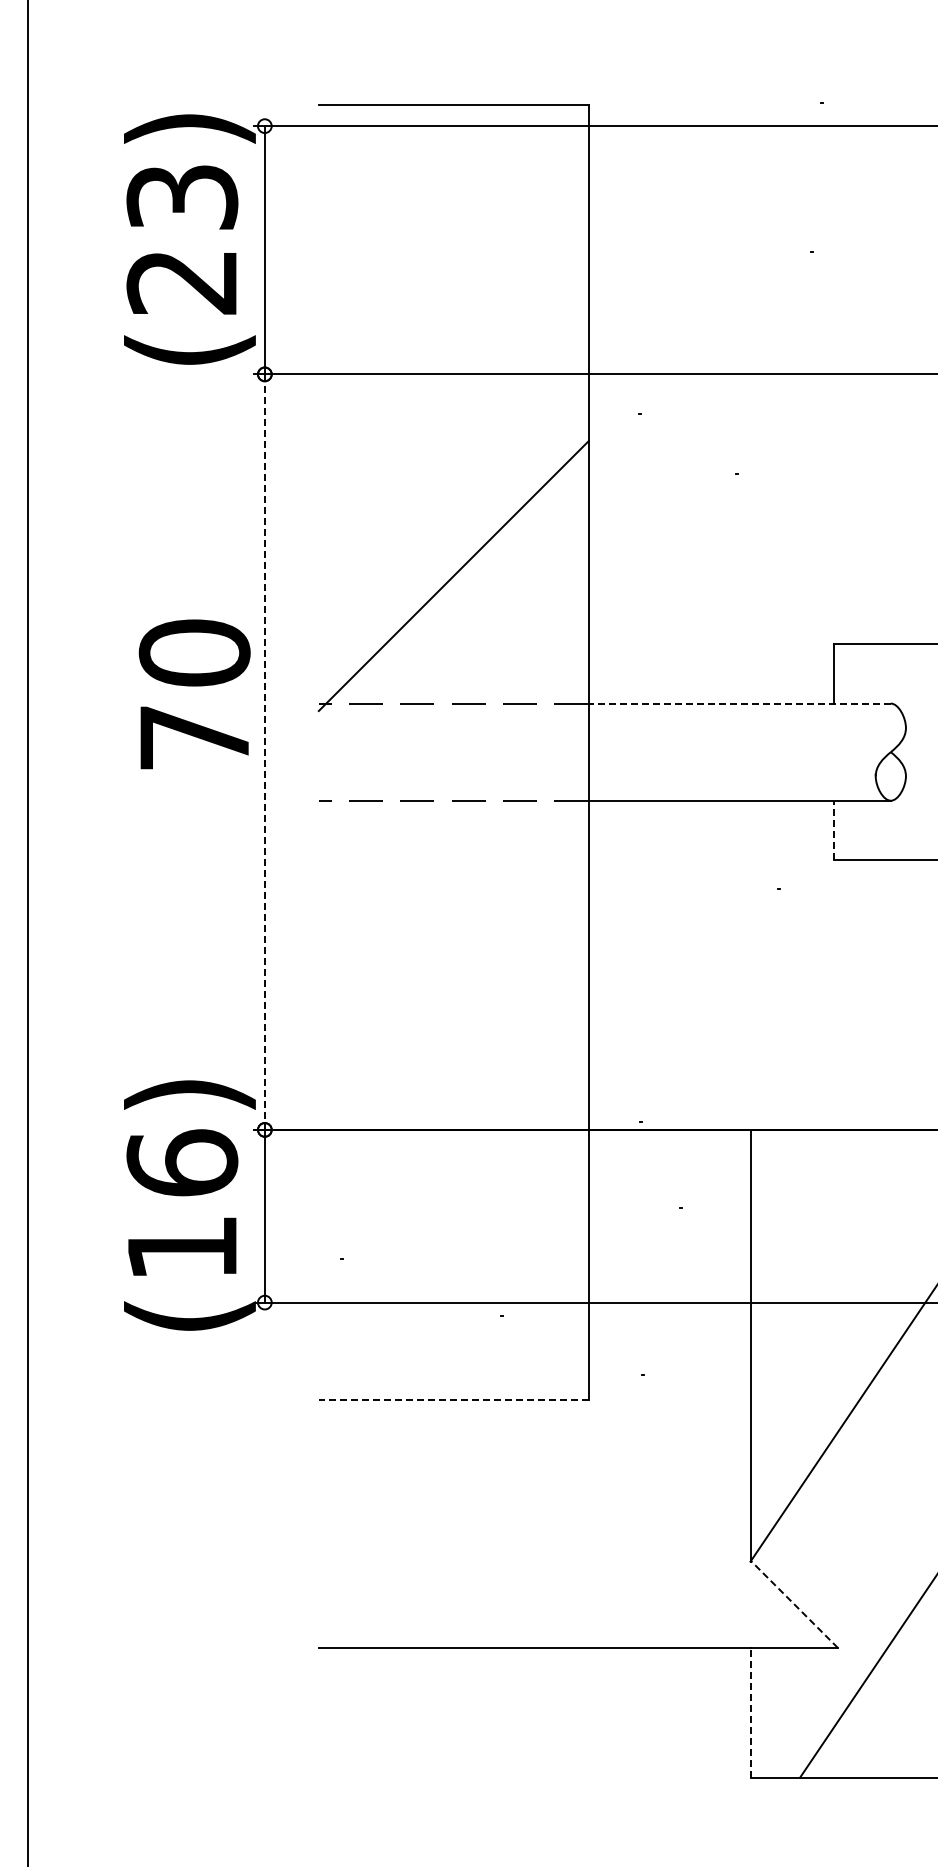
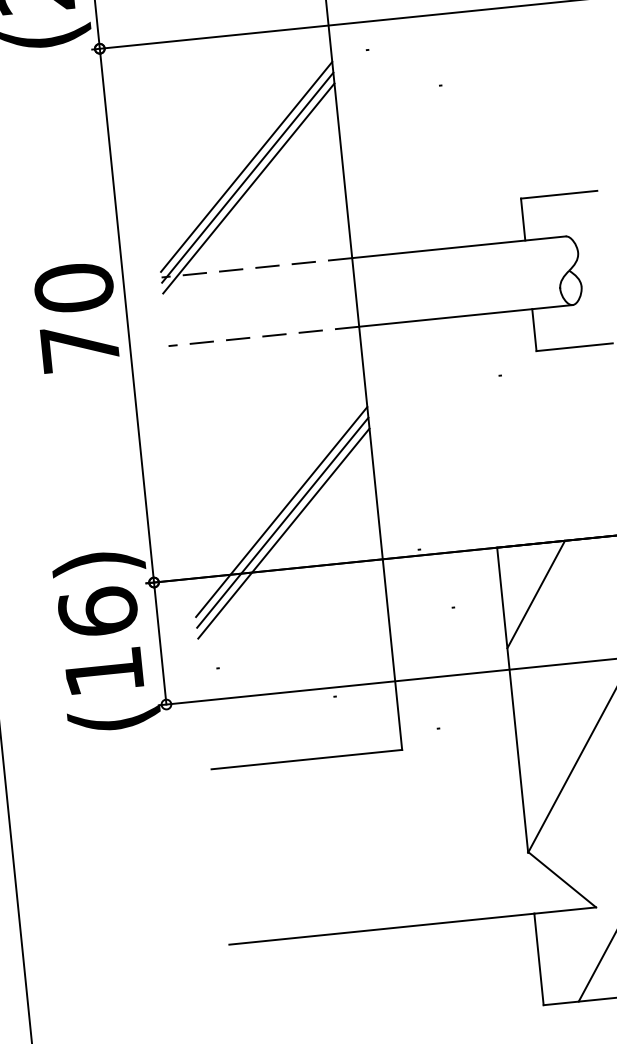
line: (453, 560) -> (246, 166), added
line: (453, 591) -> (248, 188), added
text: (194, 694) -> (76, 317), moved
line: (739, 703) -> (458, 247), dashed -> solid
line: (264, 752) -> (126, 315), dashed -> solid
line: (833, 830) -> (534, 330), dashed -> solid
line: (453, 1049) -> (281, 512), added
line: (453, 1064) -> (282, 522), added
line: (453, 1079) -> (283, 533), added
line: (798, 1200) -> (536, 594), added
line: (453, 1399) -> (306, 759), dashed -> solid
line: (794, 1604) -> (562, 879), dashed -> solid
line: (750, 1712) -> (538, 959), dashed -> solid

